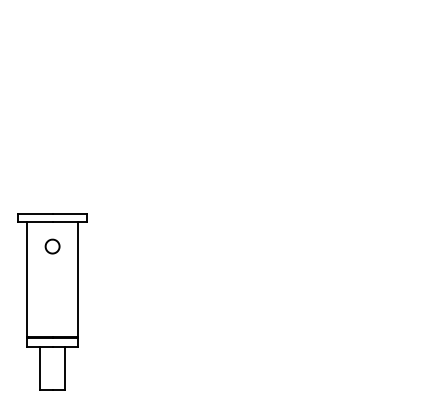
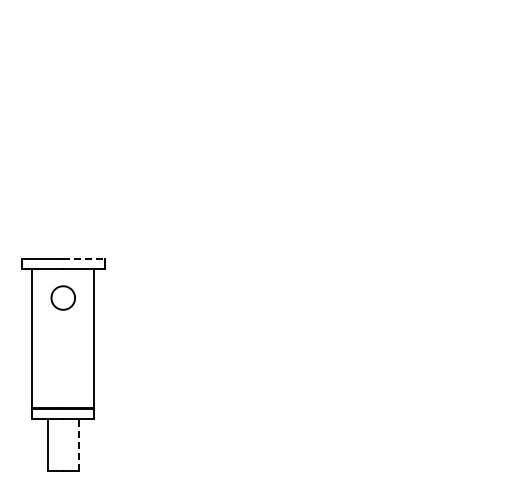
line: (70, 213) -> (84, 258), solid -> dashed
part: (52, 246) -> (63, 297), size x1.4
line: (65, 368) -> (78, 445), solid -> dashed

